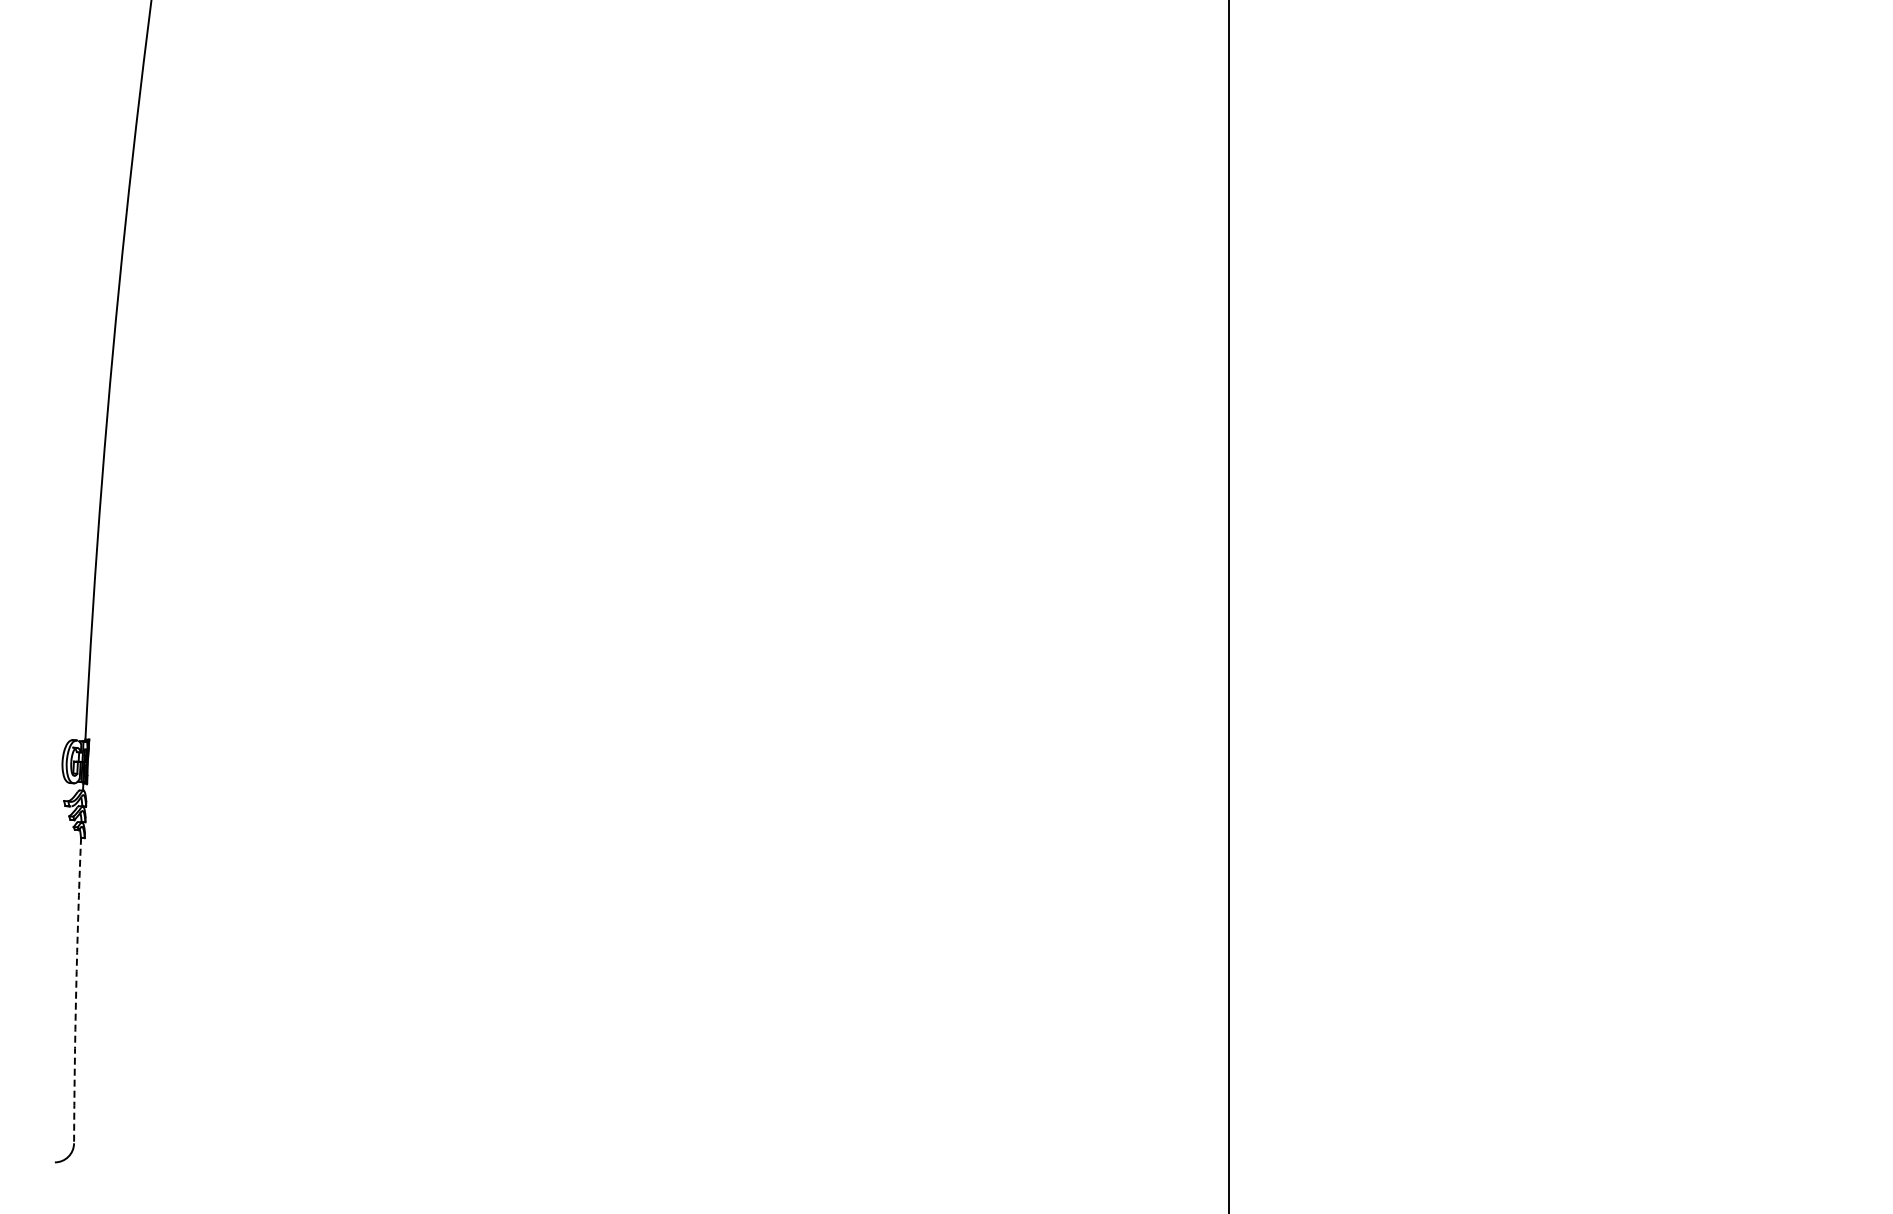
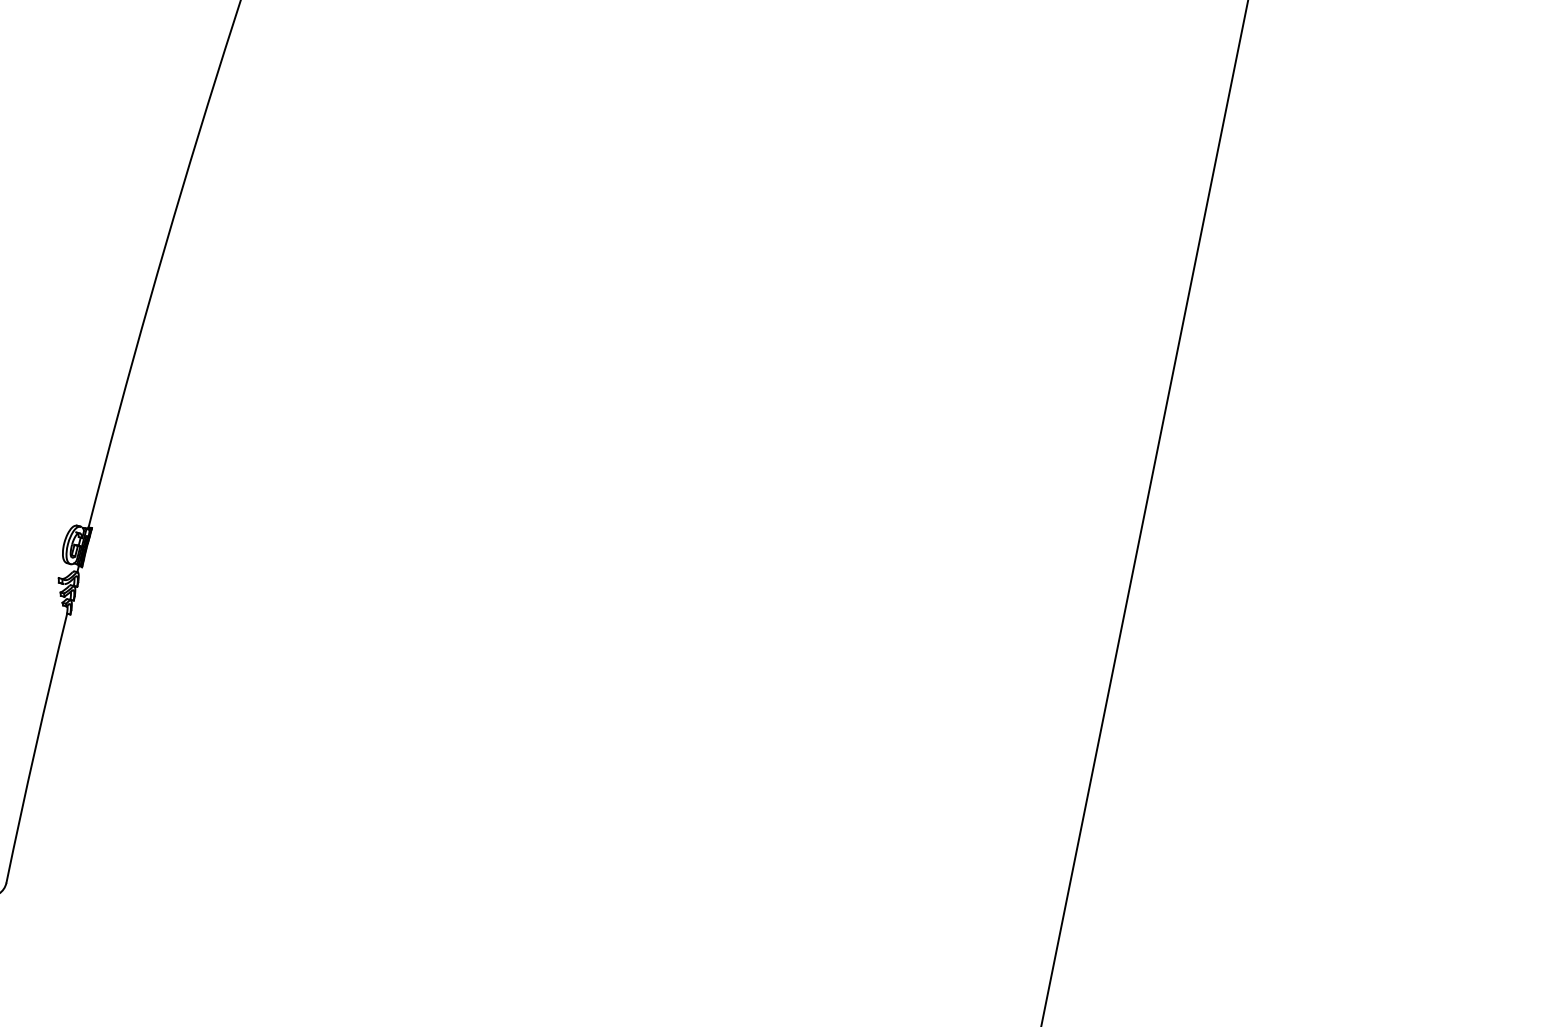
arc: (76, 990) -> (35, 747), dashed -> solid

